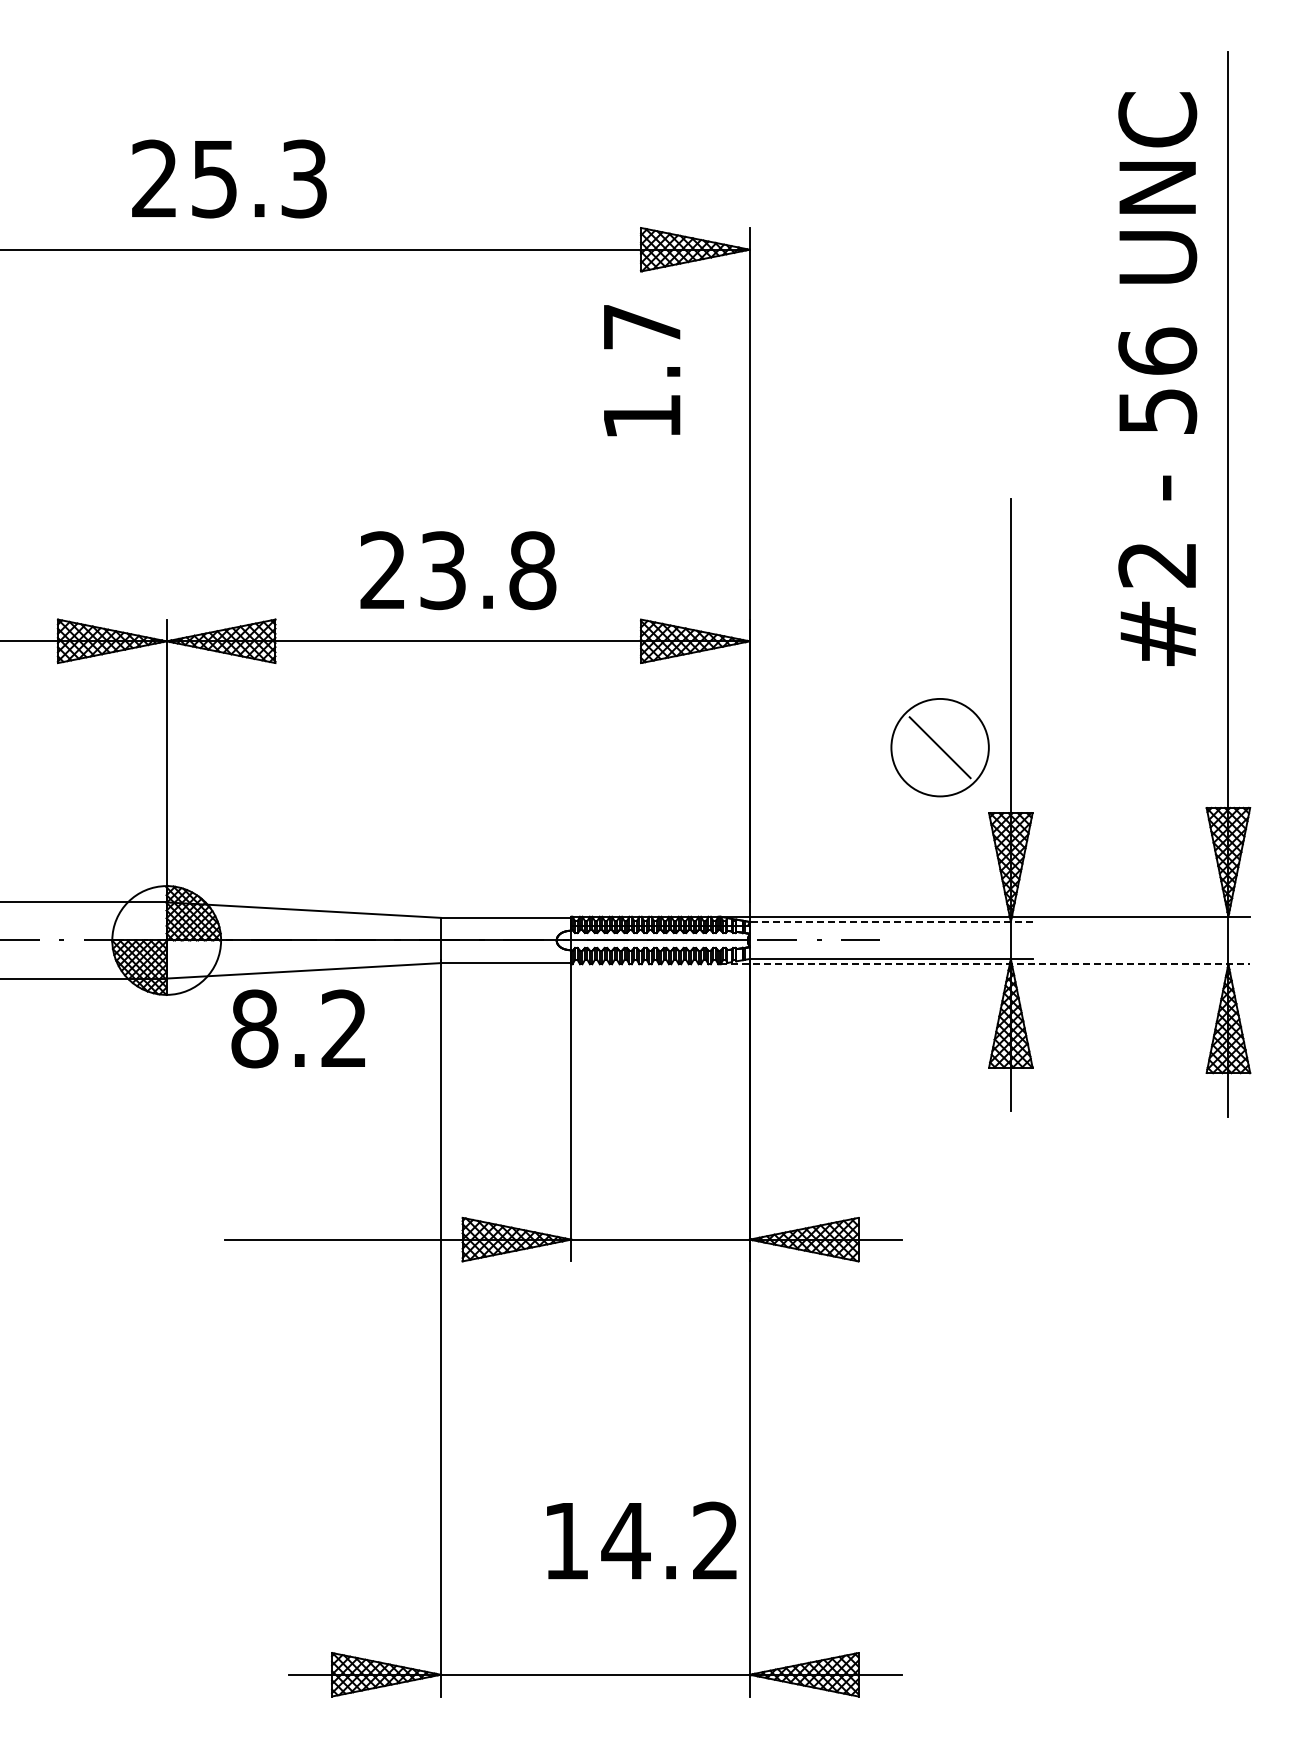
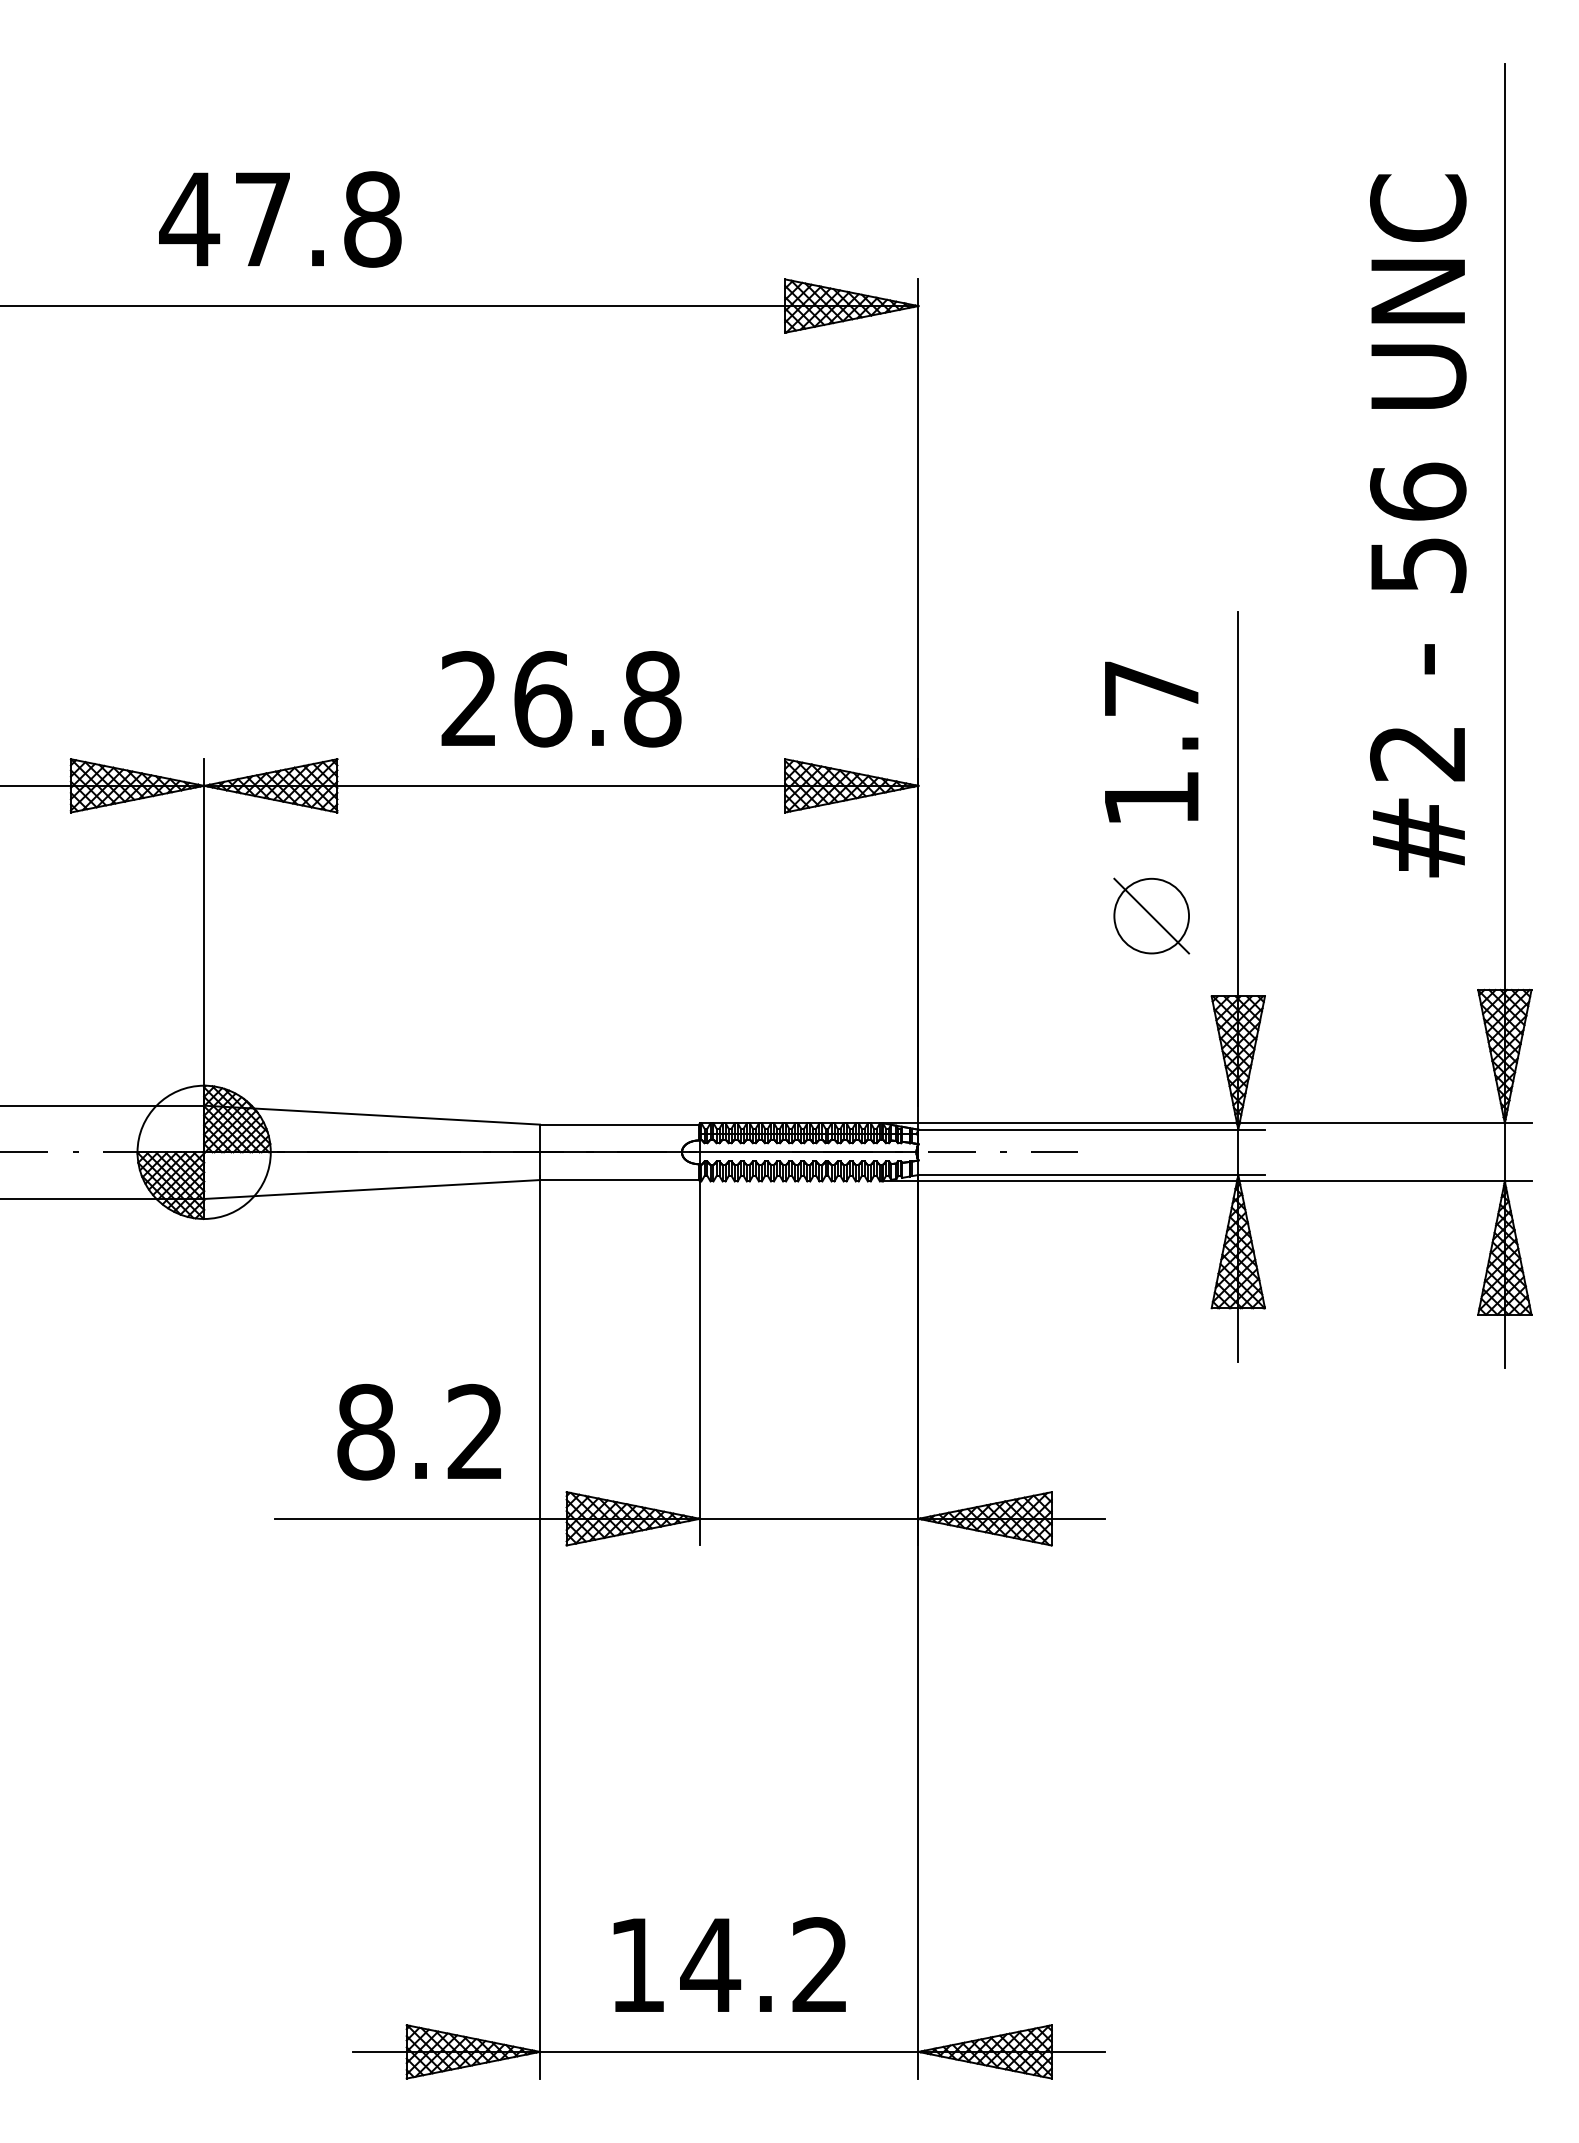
text: (228, 178) -> (279, 218), 25.3 -> 47.8
text: (642, 370) -> (1152, 741), moved
text: (1157, 378) -> (1417, 525), moved
text: (443, 570) -> (543, 699), 23.8 -> 26.8
circle: (939, 747) -> (1150, 915), size x0.62
line: (890, 922) -> (1090, 1130), dashed -> solid
line: (985, 964) -> (1207, 1181), dashed -> solid
text: (297, 1028) -> (418, 1431), moved
text: (641, 1540) -> (729, 1964), moved

